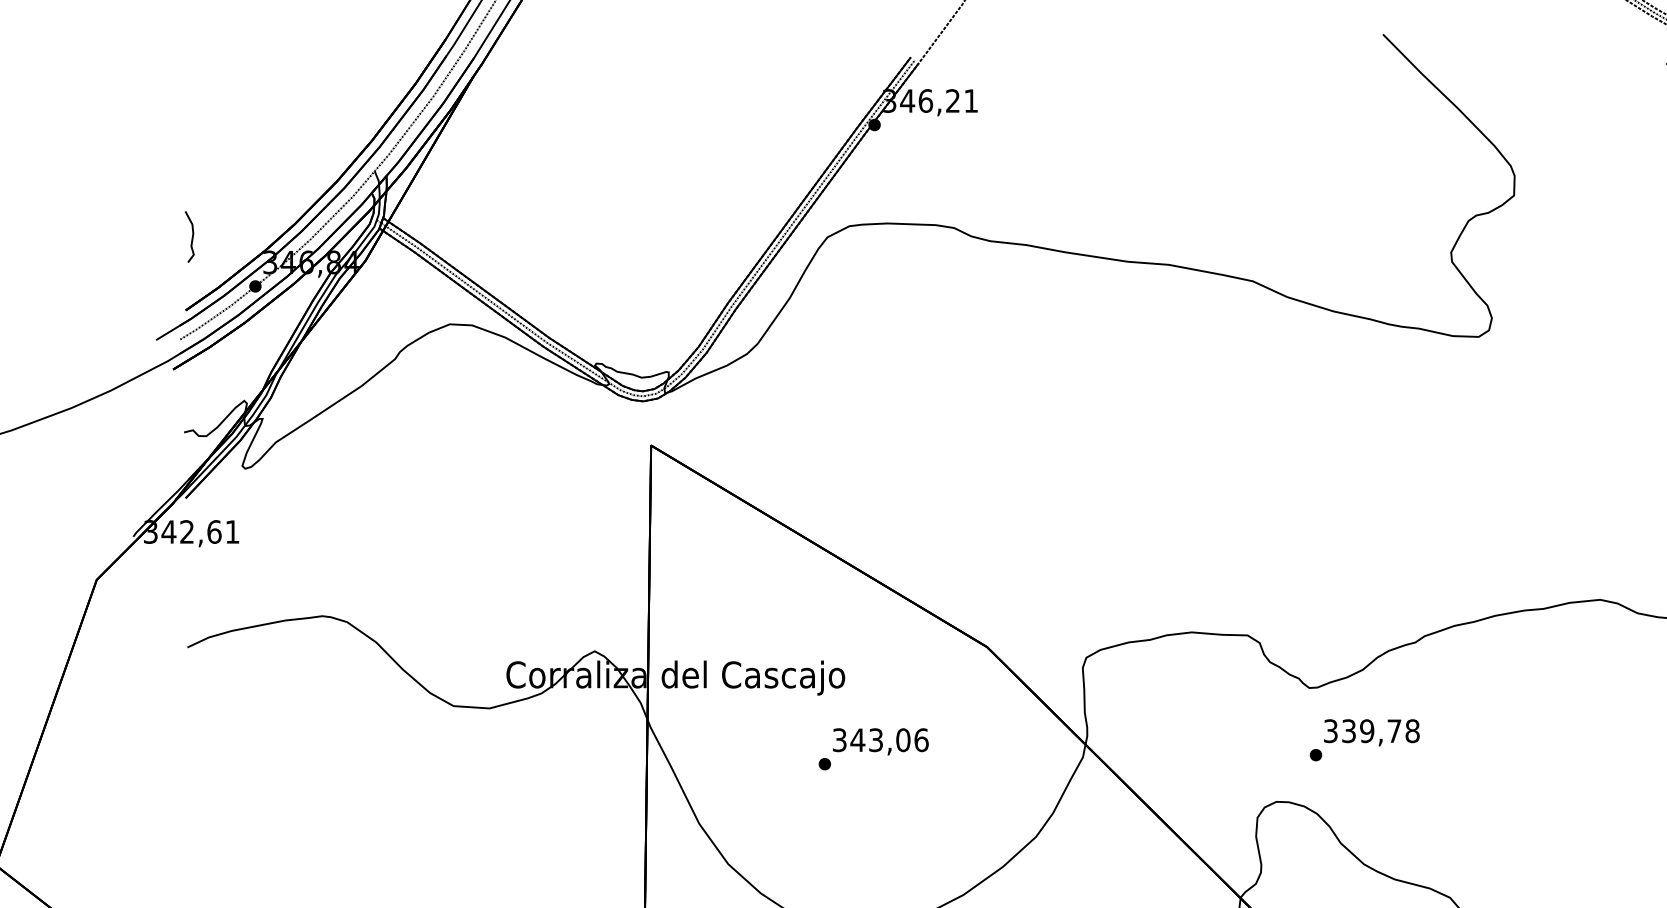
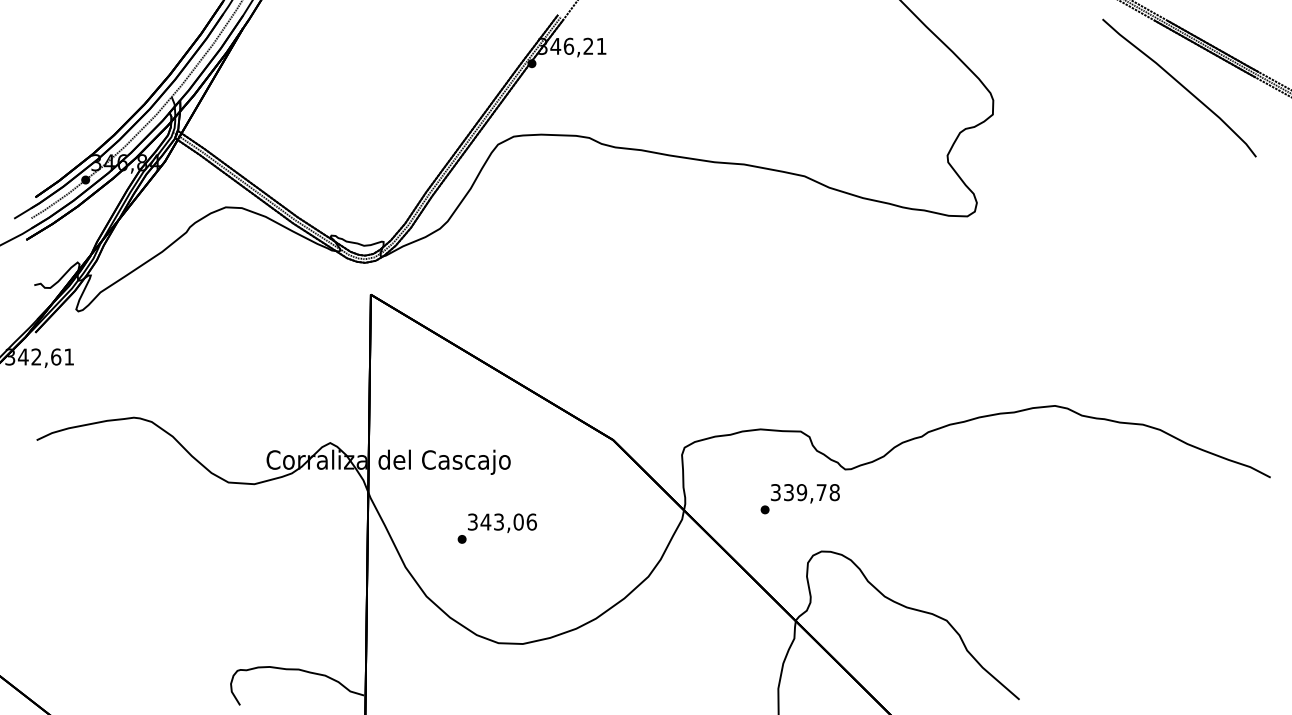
curve: (191, 237) -> (39, 144), removed
text: (1363, 740) -> (799, 499), moved
text: (872, 749) -> (496, 528), moved

